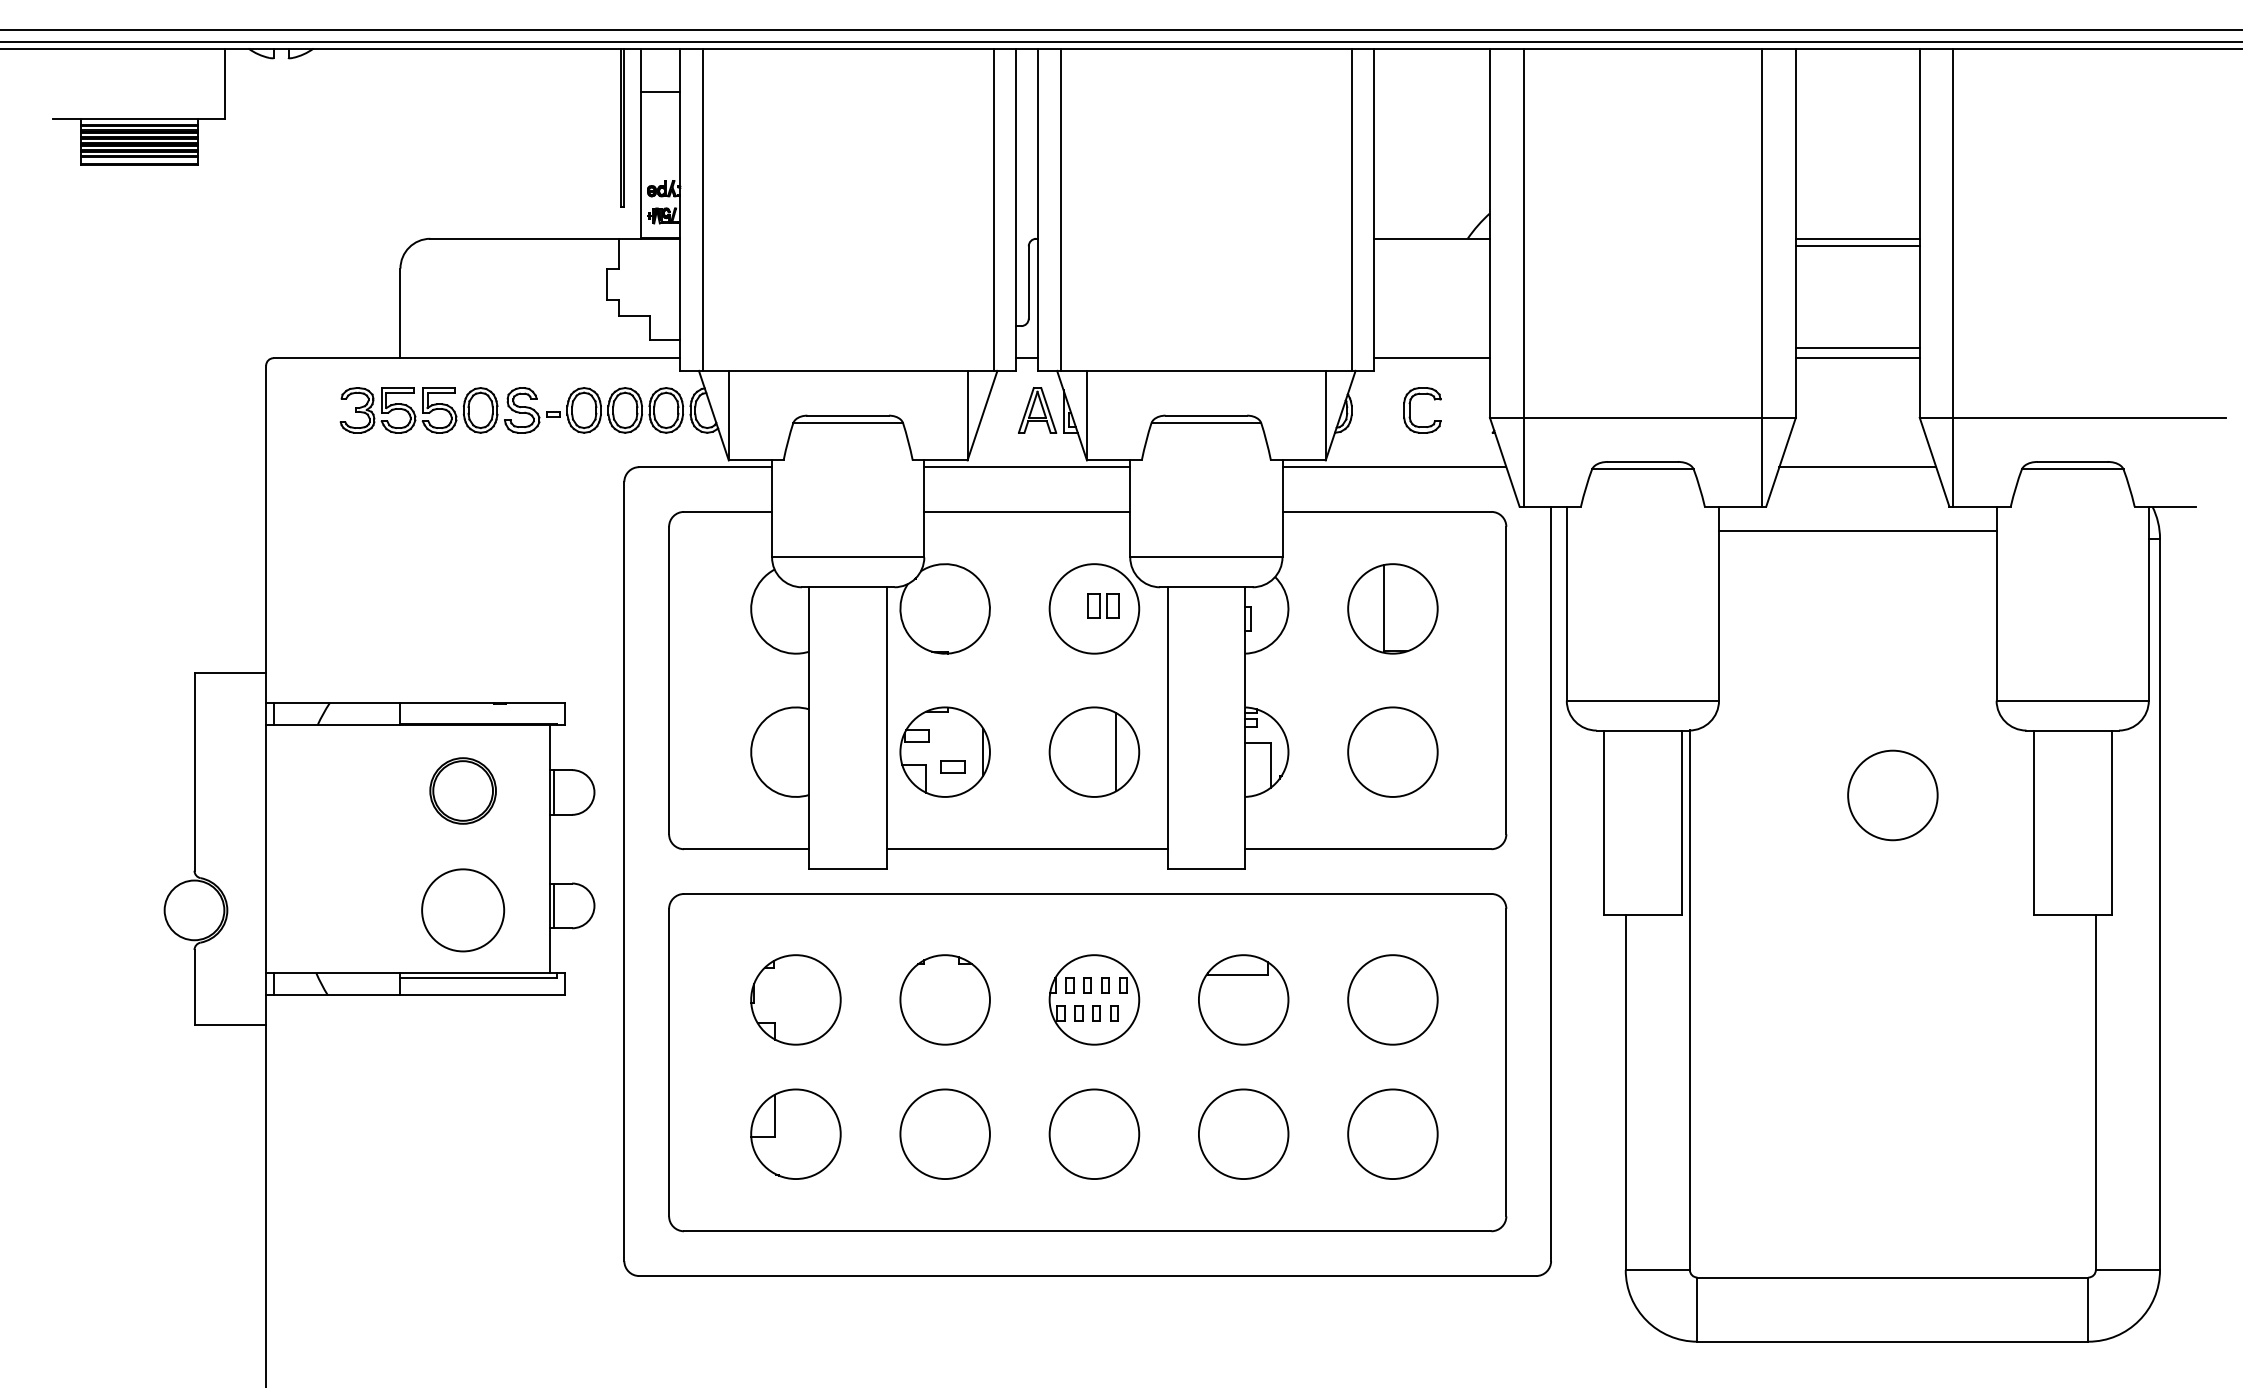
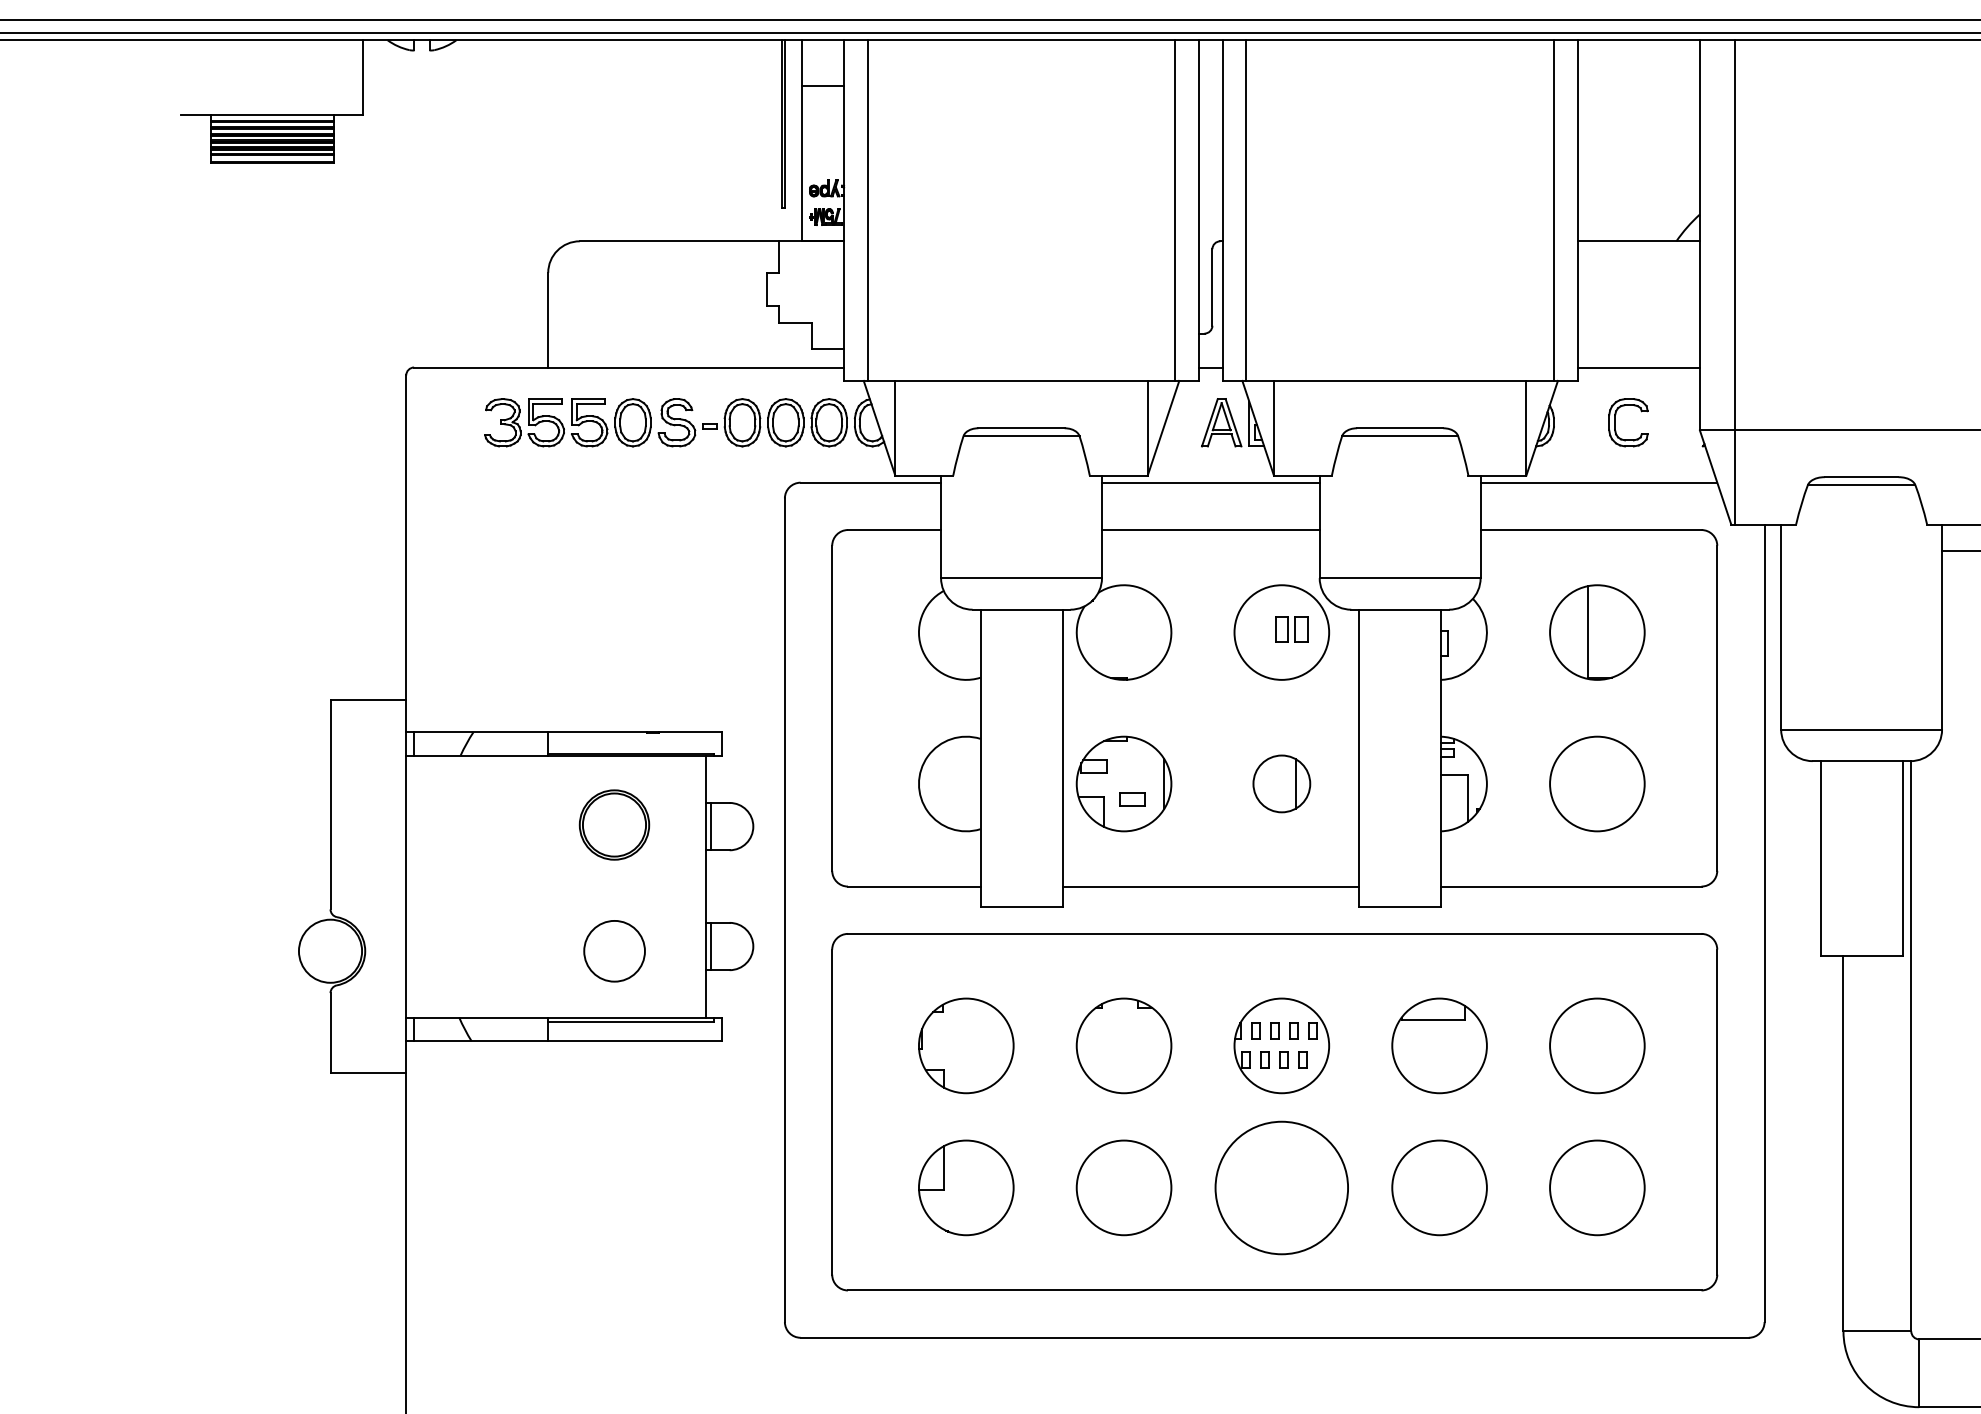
part: (1094, 751) -> (1281, 783), size x0.6
circle: (463, 910) -> (614, 951), size x0.7
circle: (1094, 1133) -> (1281, 1187), size x1.4

